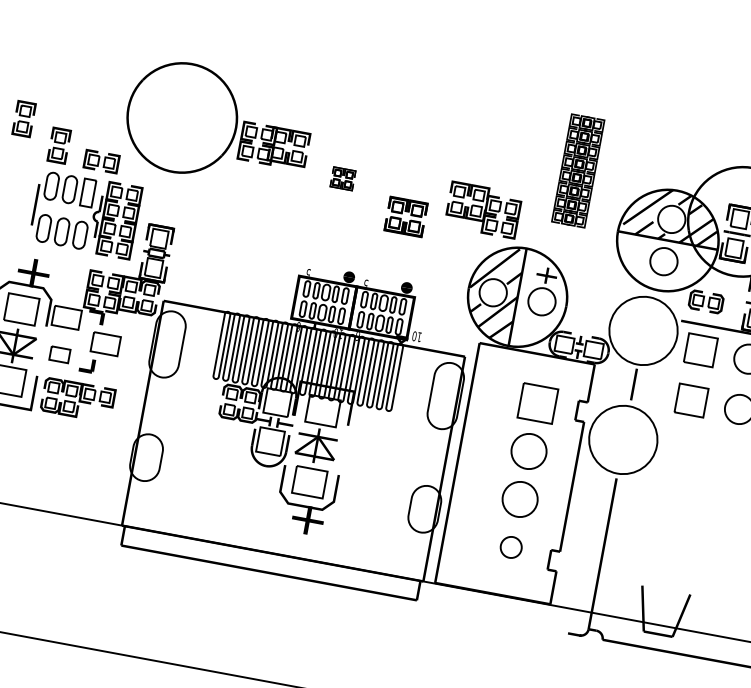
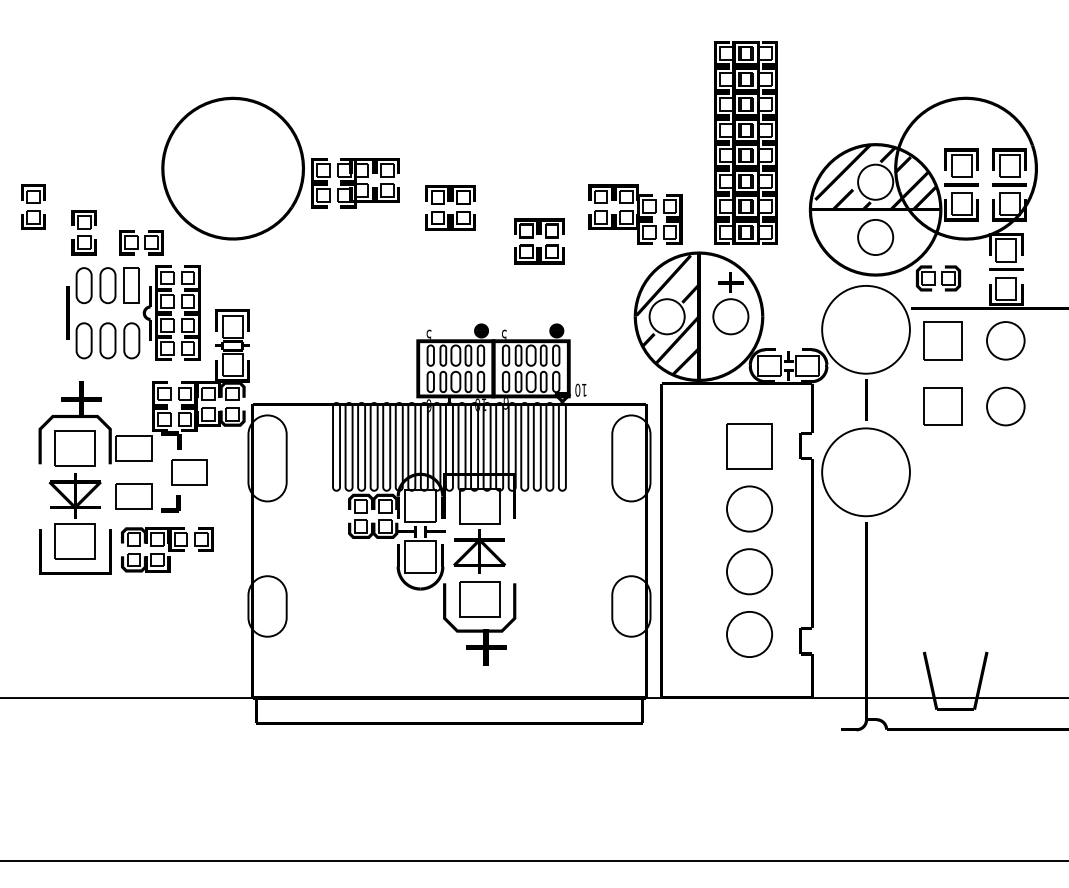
part: (577, 170) -> (745, 142), size x1.43
part: (343, 178) -> (450, 207), size x1.67
part: (59, 354) -> (133, 496), size x1.43
circle: (511, 547) -> (749, 634), size x1.67

